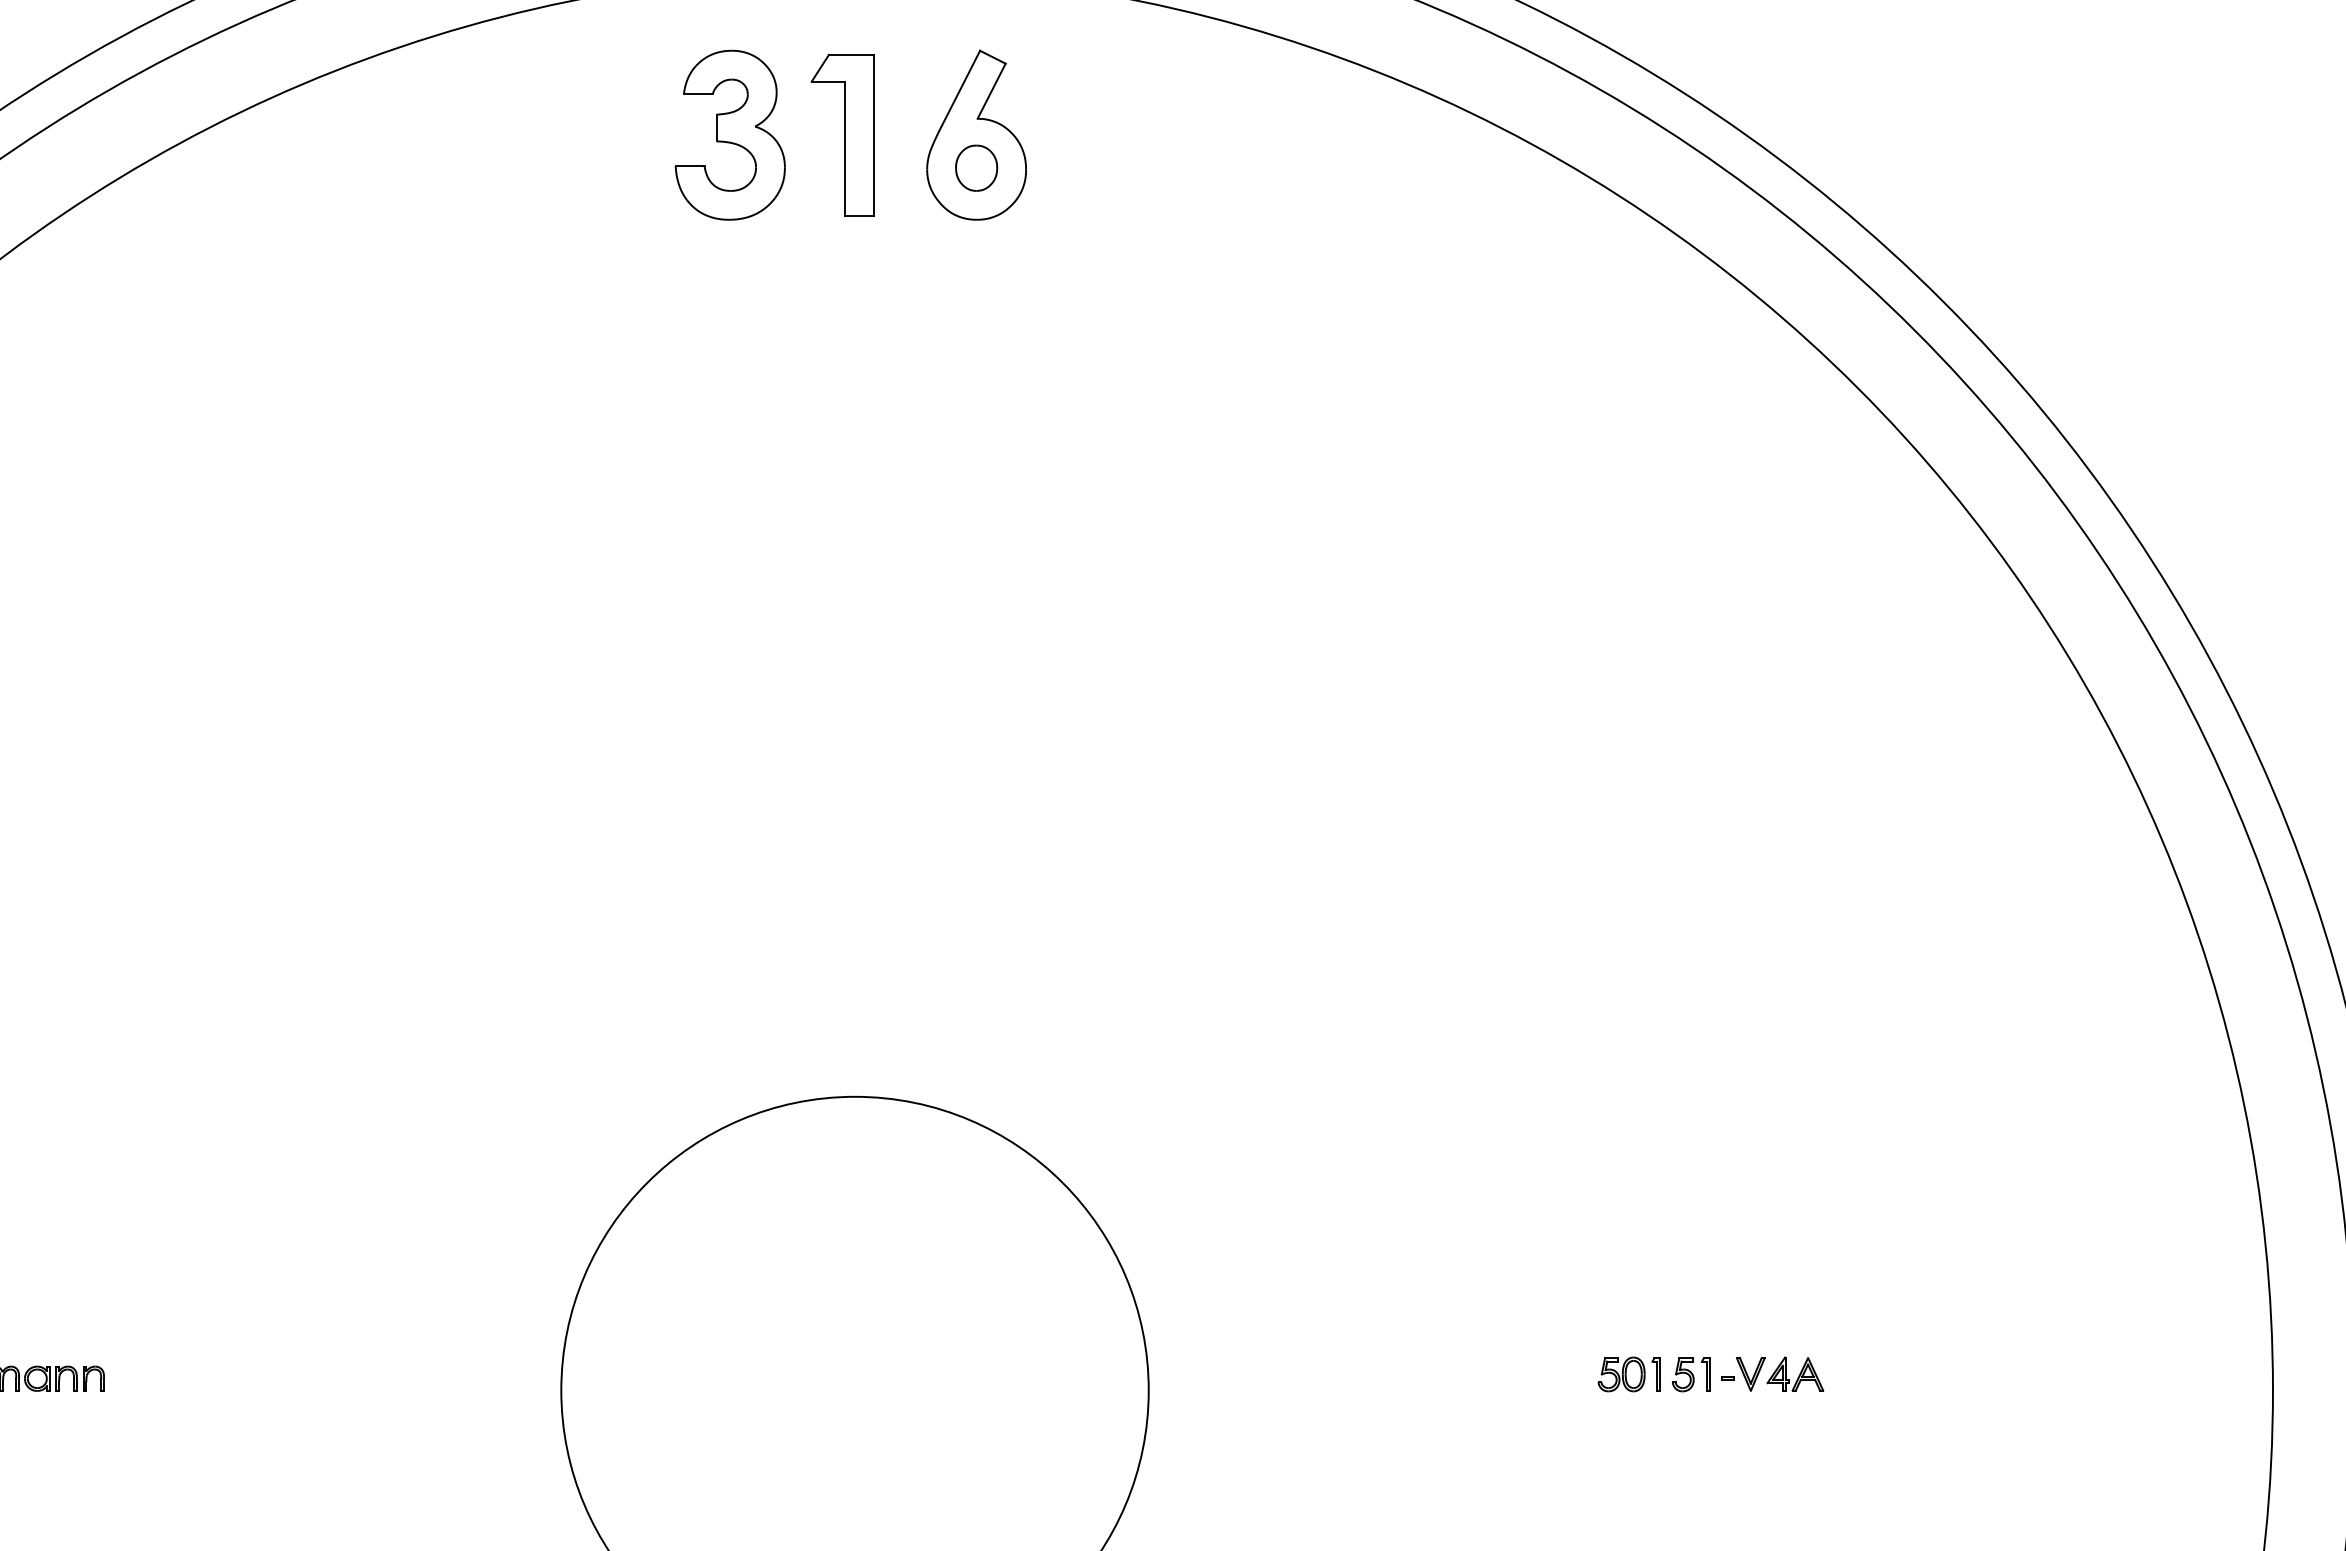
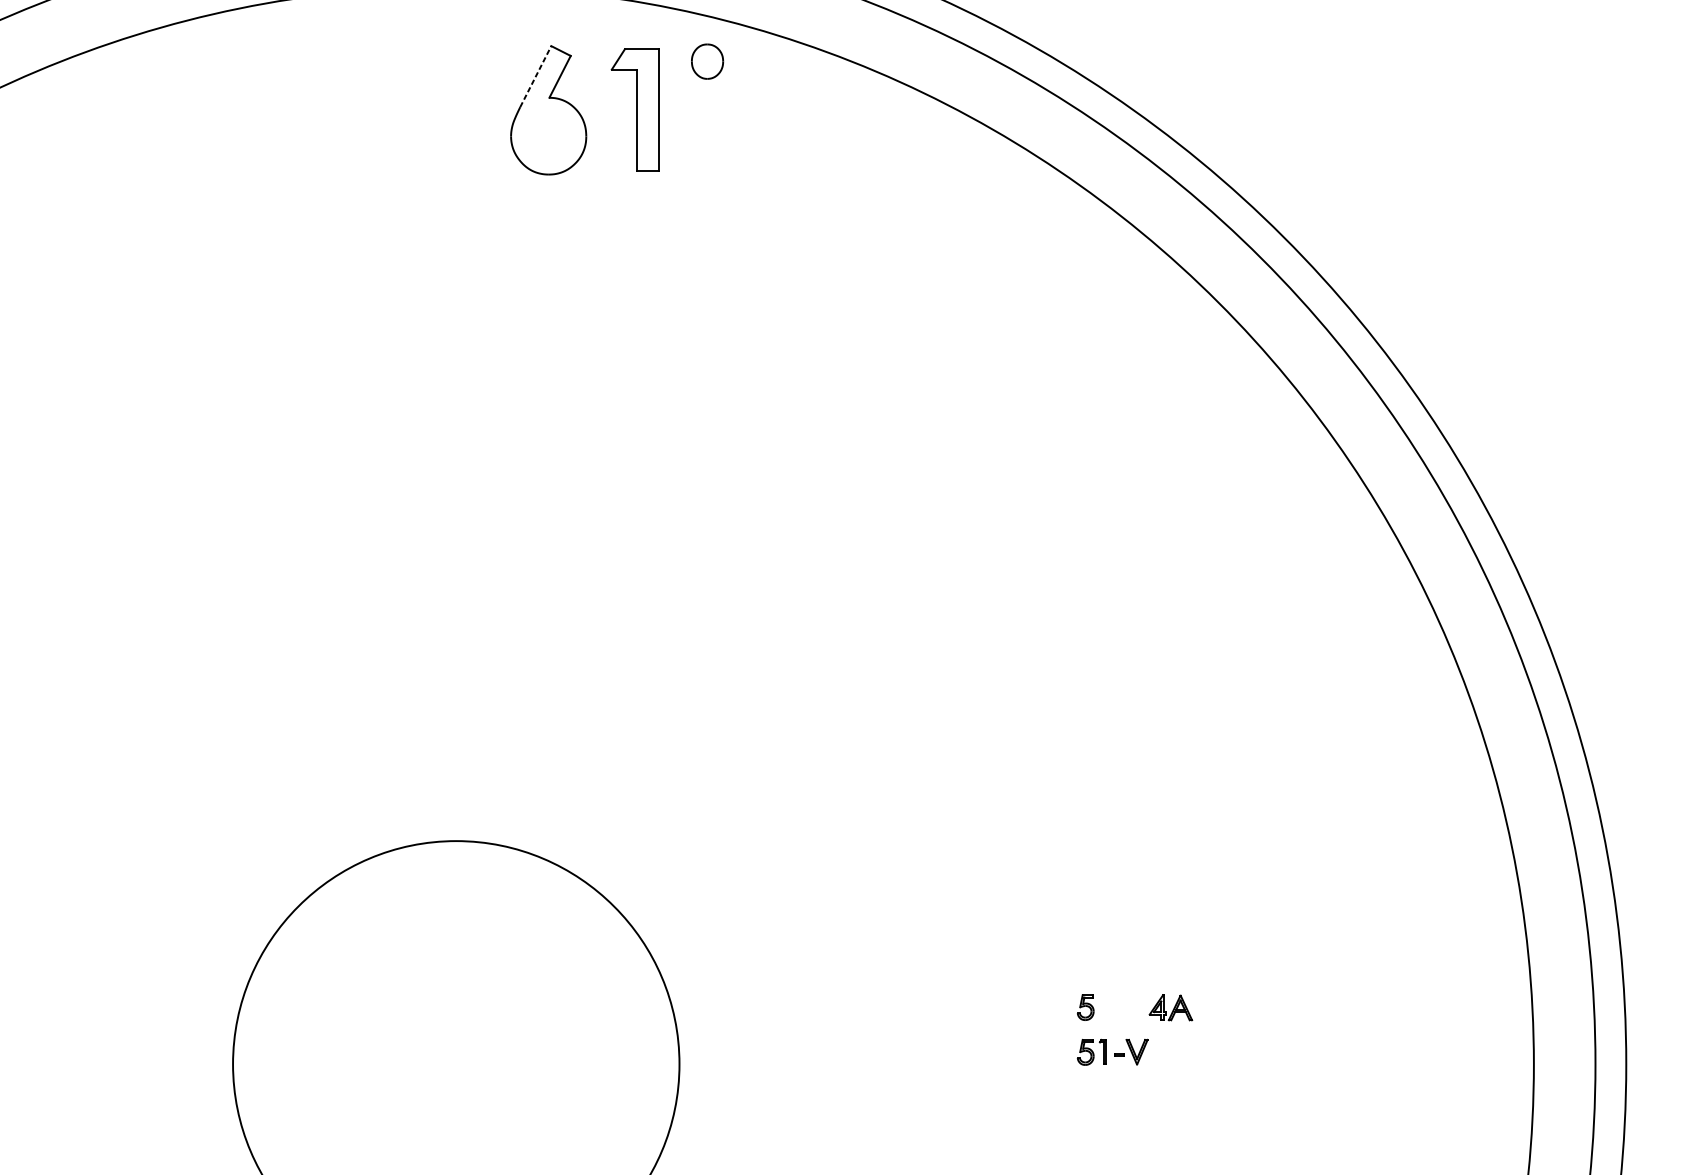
line: (959, 90) -> (535, 76), solid -> dashed
part: (729, 134) -> (360, 109), removed
part: (842, 134) -> (635, 109), moved
part: (976, 167) -> (707, 61), moved
part: (1683, 1315) -> (1085, 1007), added
part: (1795, 1373) -> (1171, 1007), moved
part: (1628, 1374) -> (1044, 1052), removed

